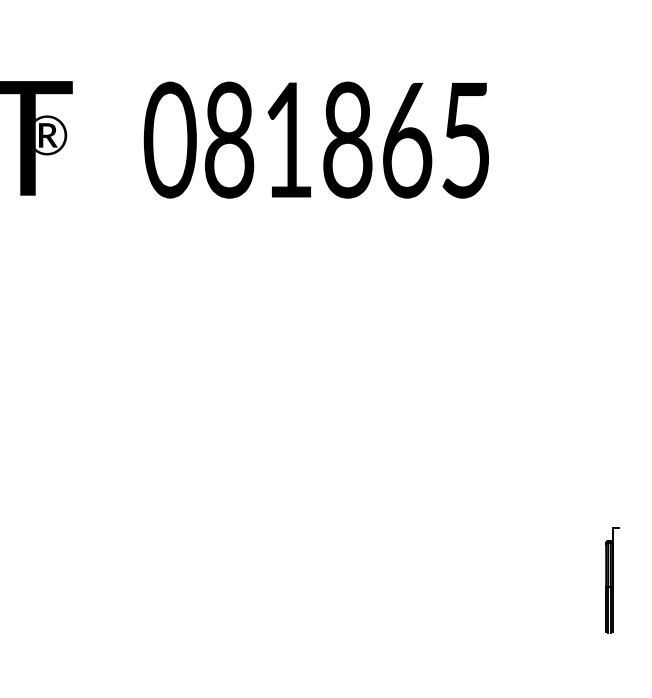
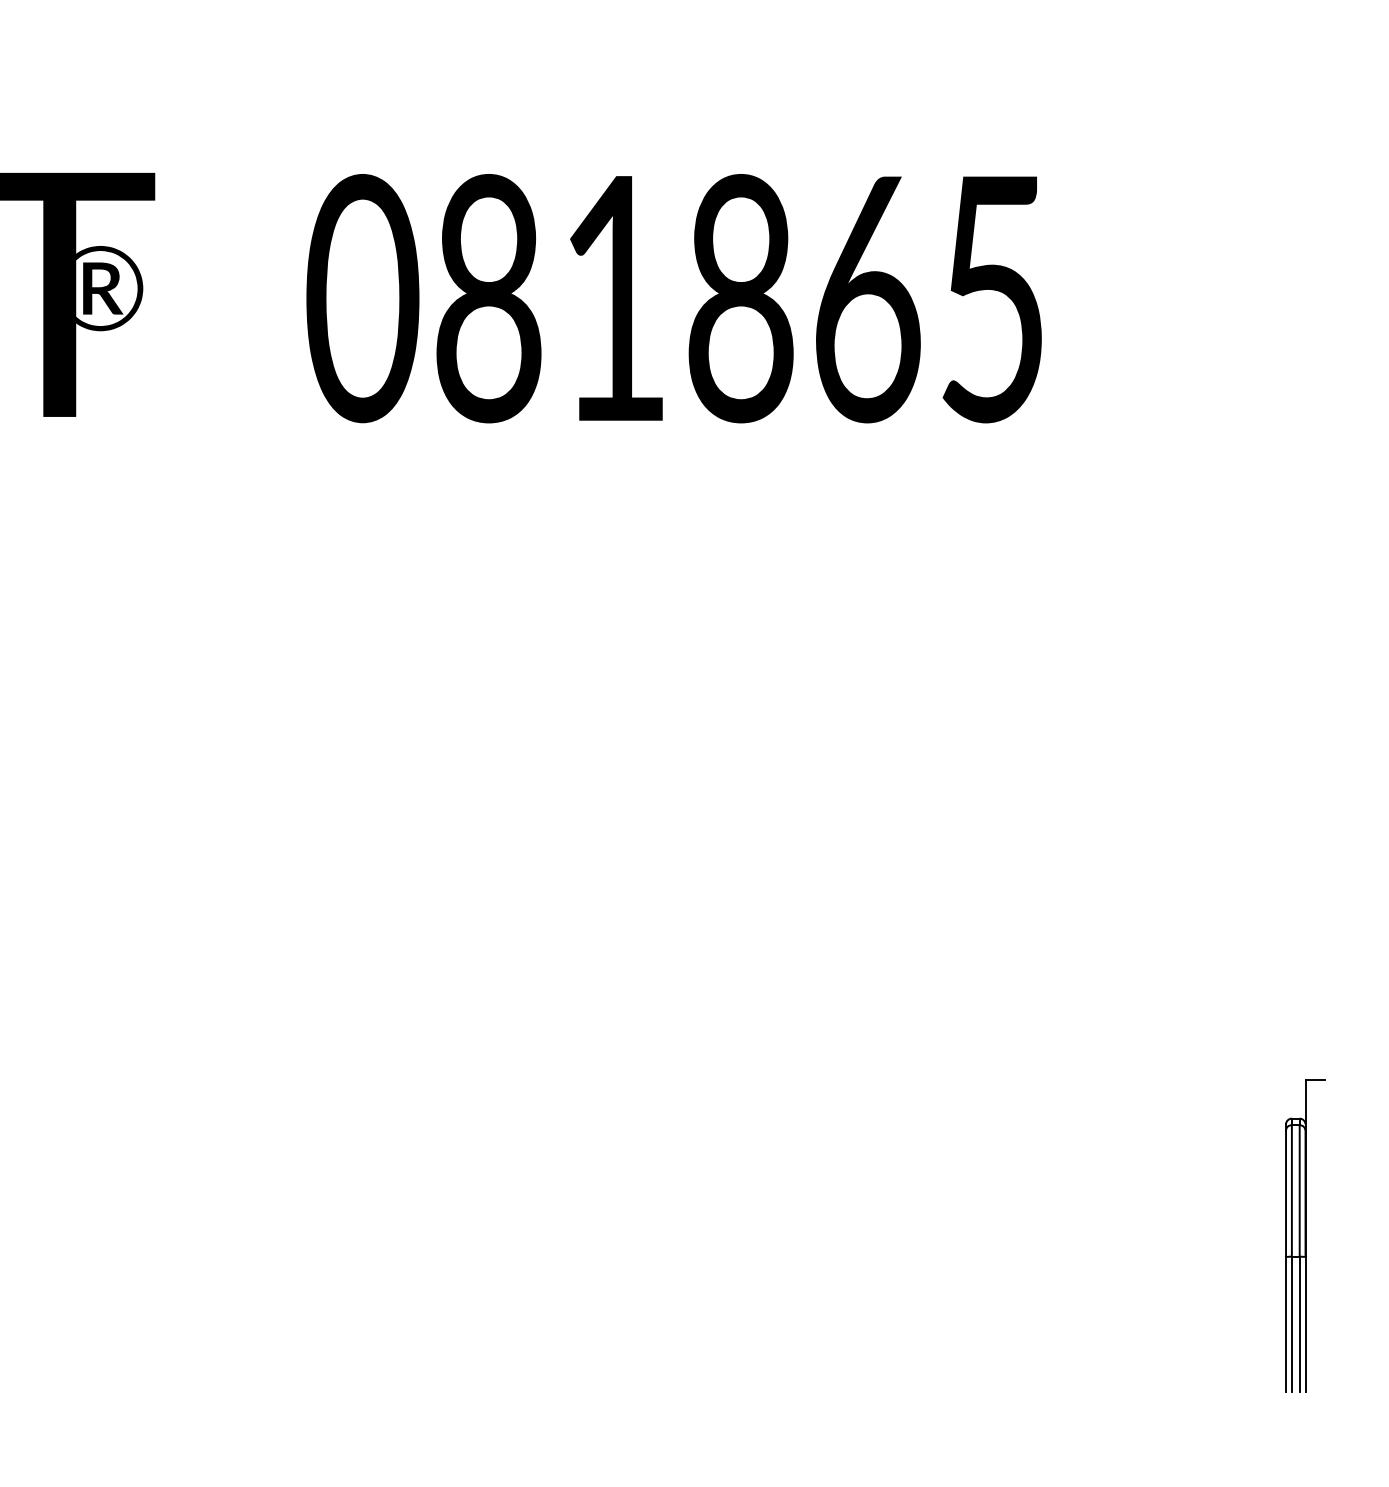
part: (612, 580) -> (1304, 1236), size x1.4

